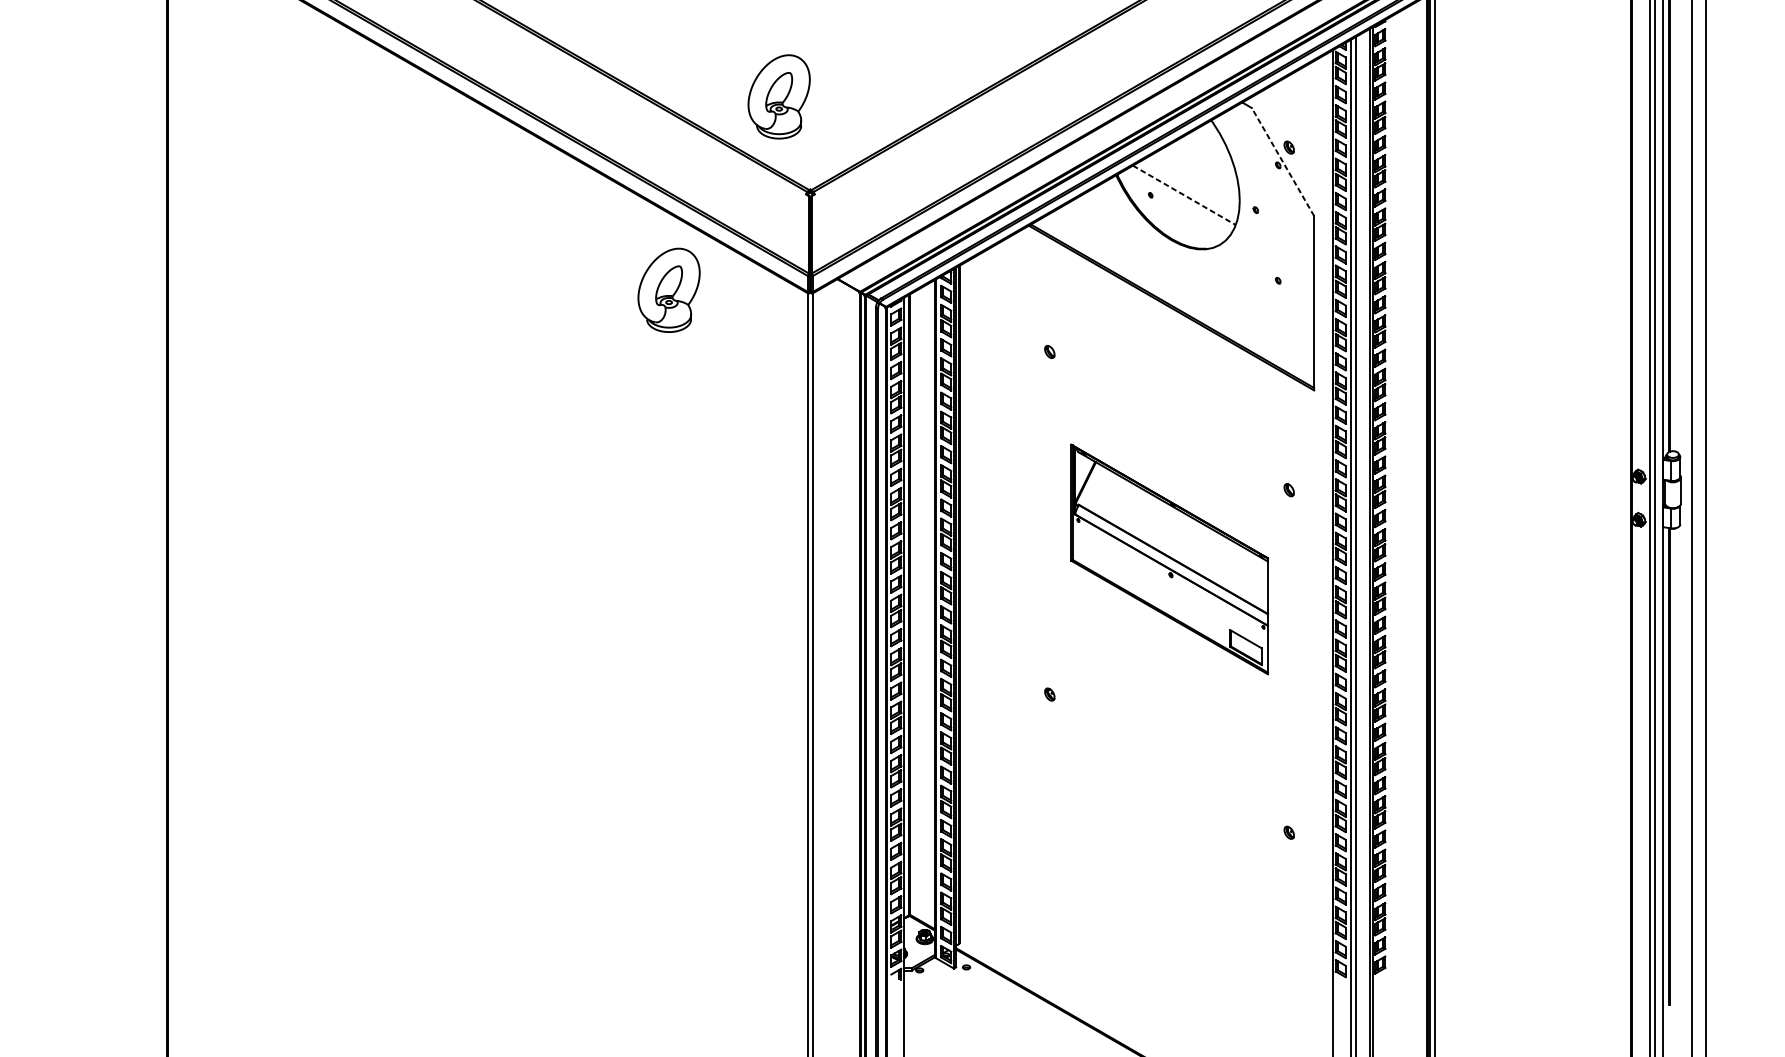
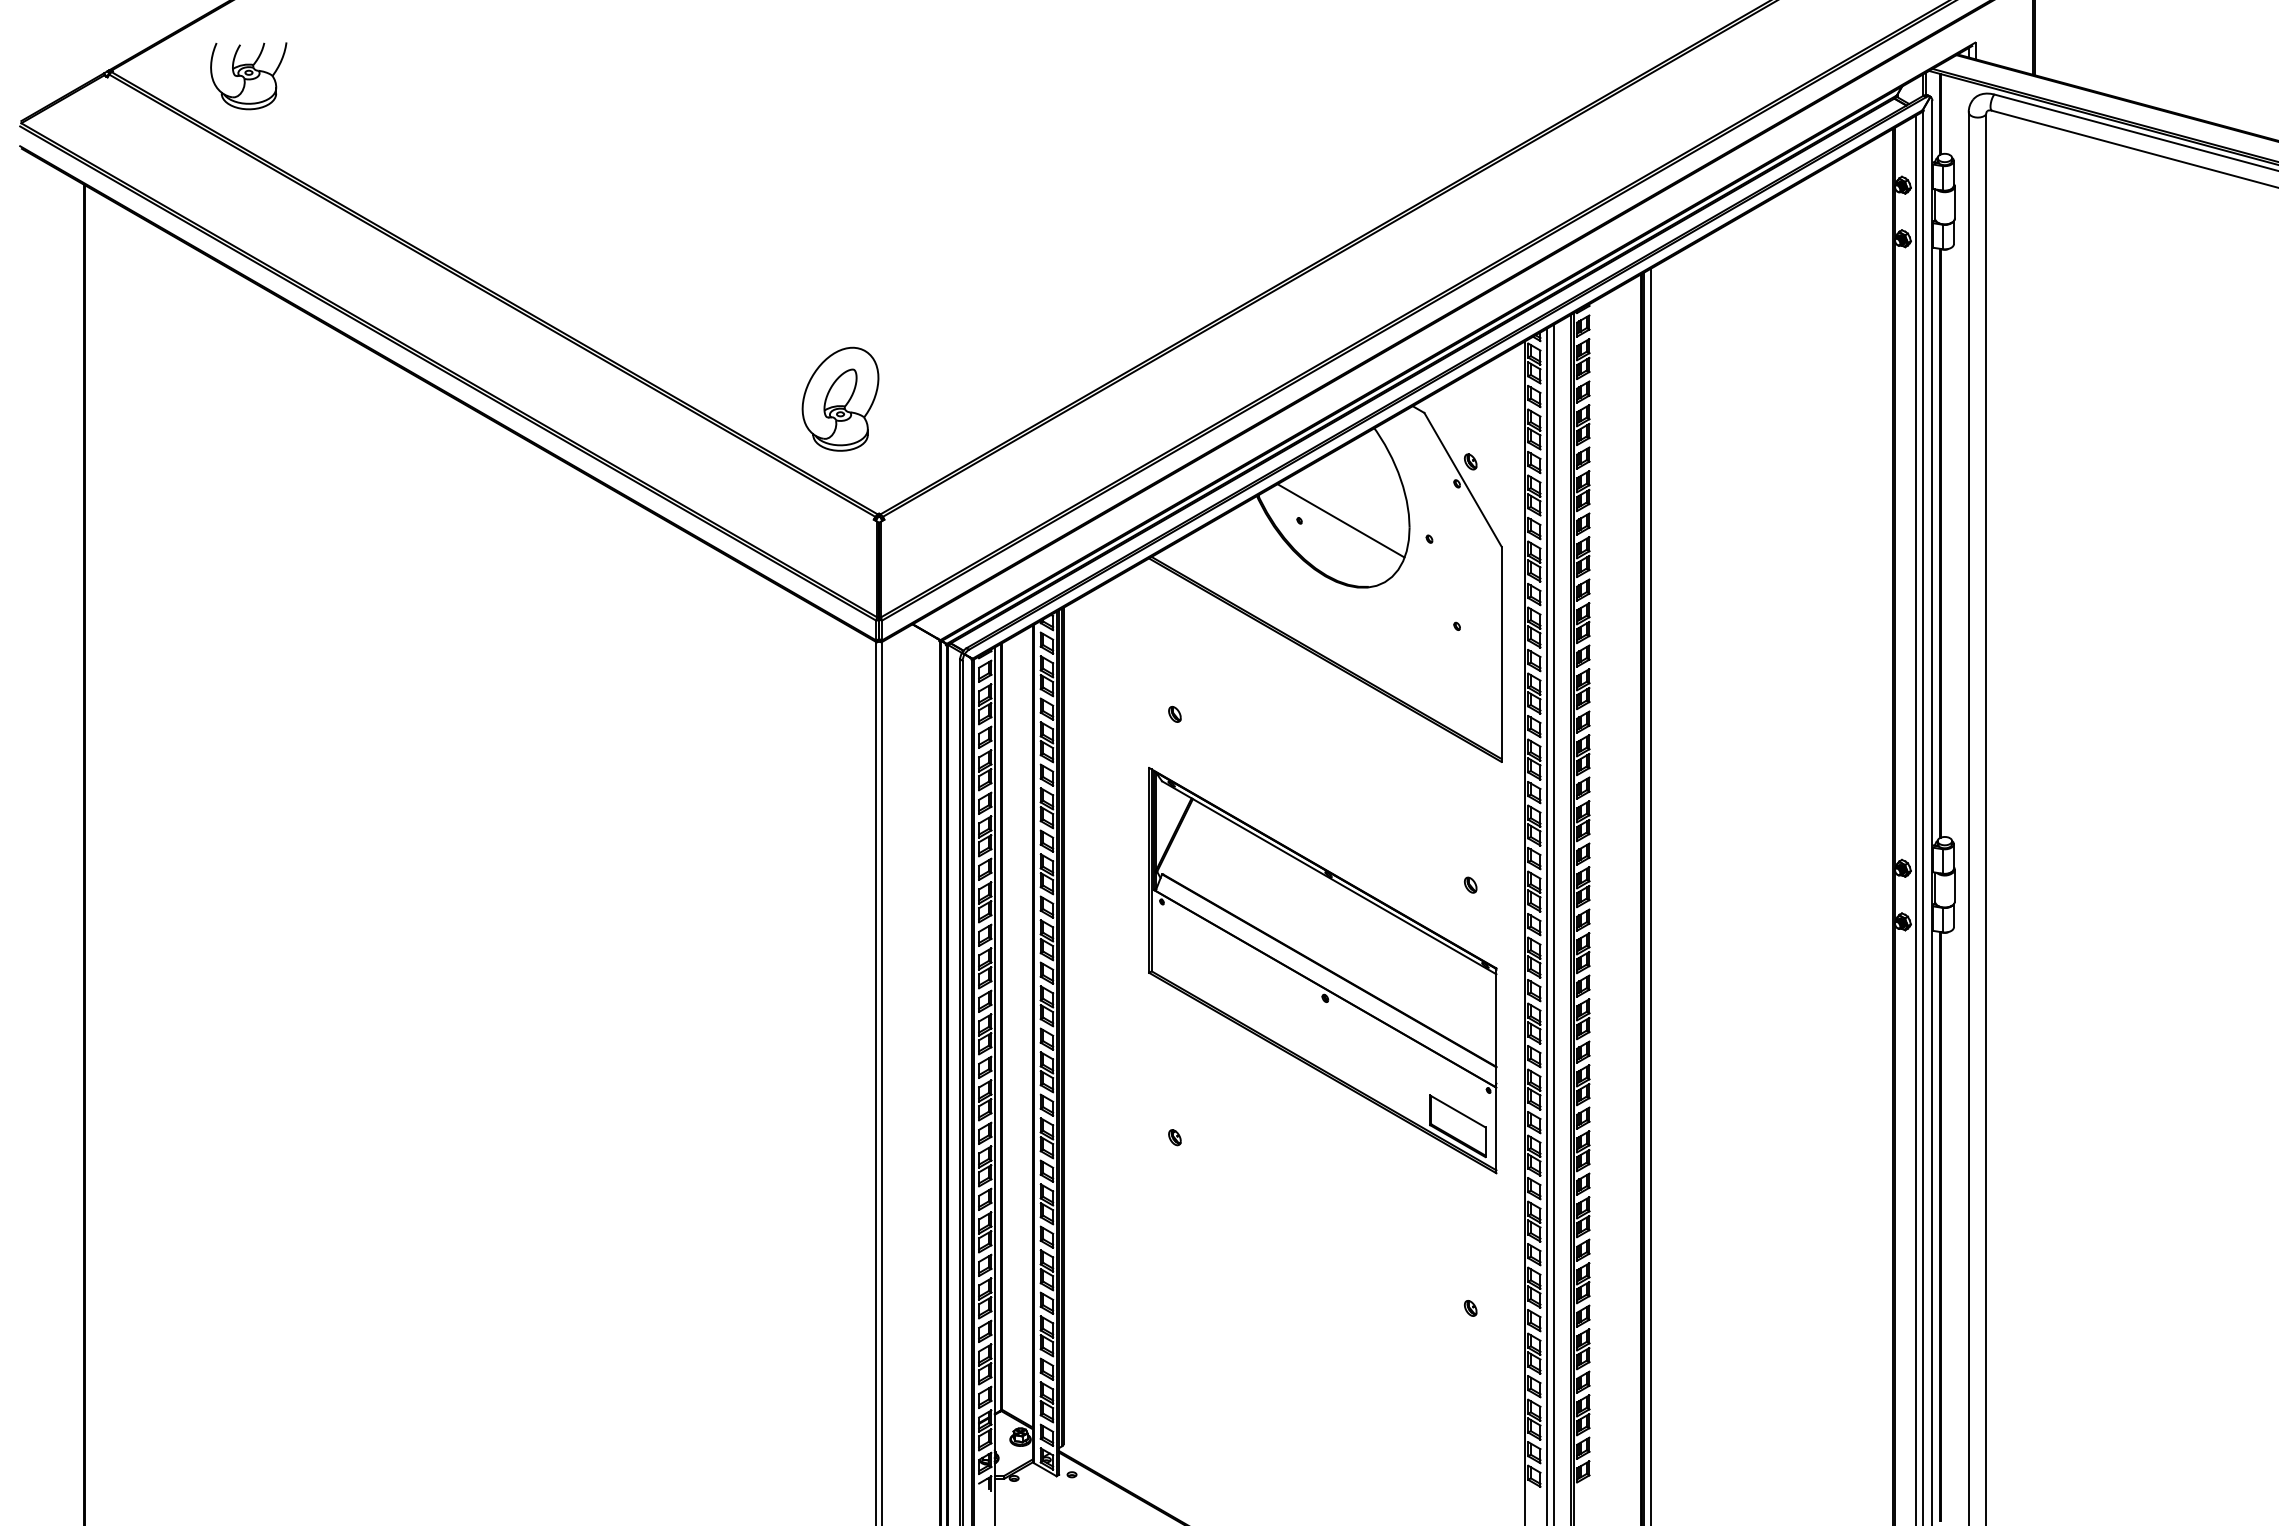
line: (1282, 161) -> (1462, 479), dashed -> solid
line: (1184, 195) -> (1341, 521), dashed -> solid
part: (669, 289) -> (704, 637), removed
part: (1169, 559) -> (1322, 970), size x1.43

